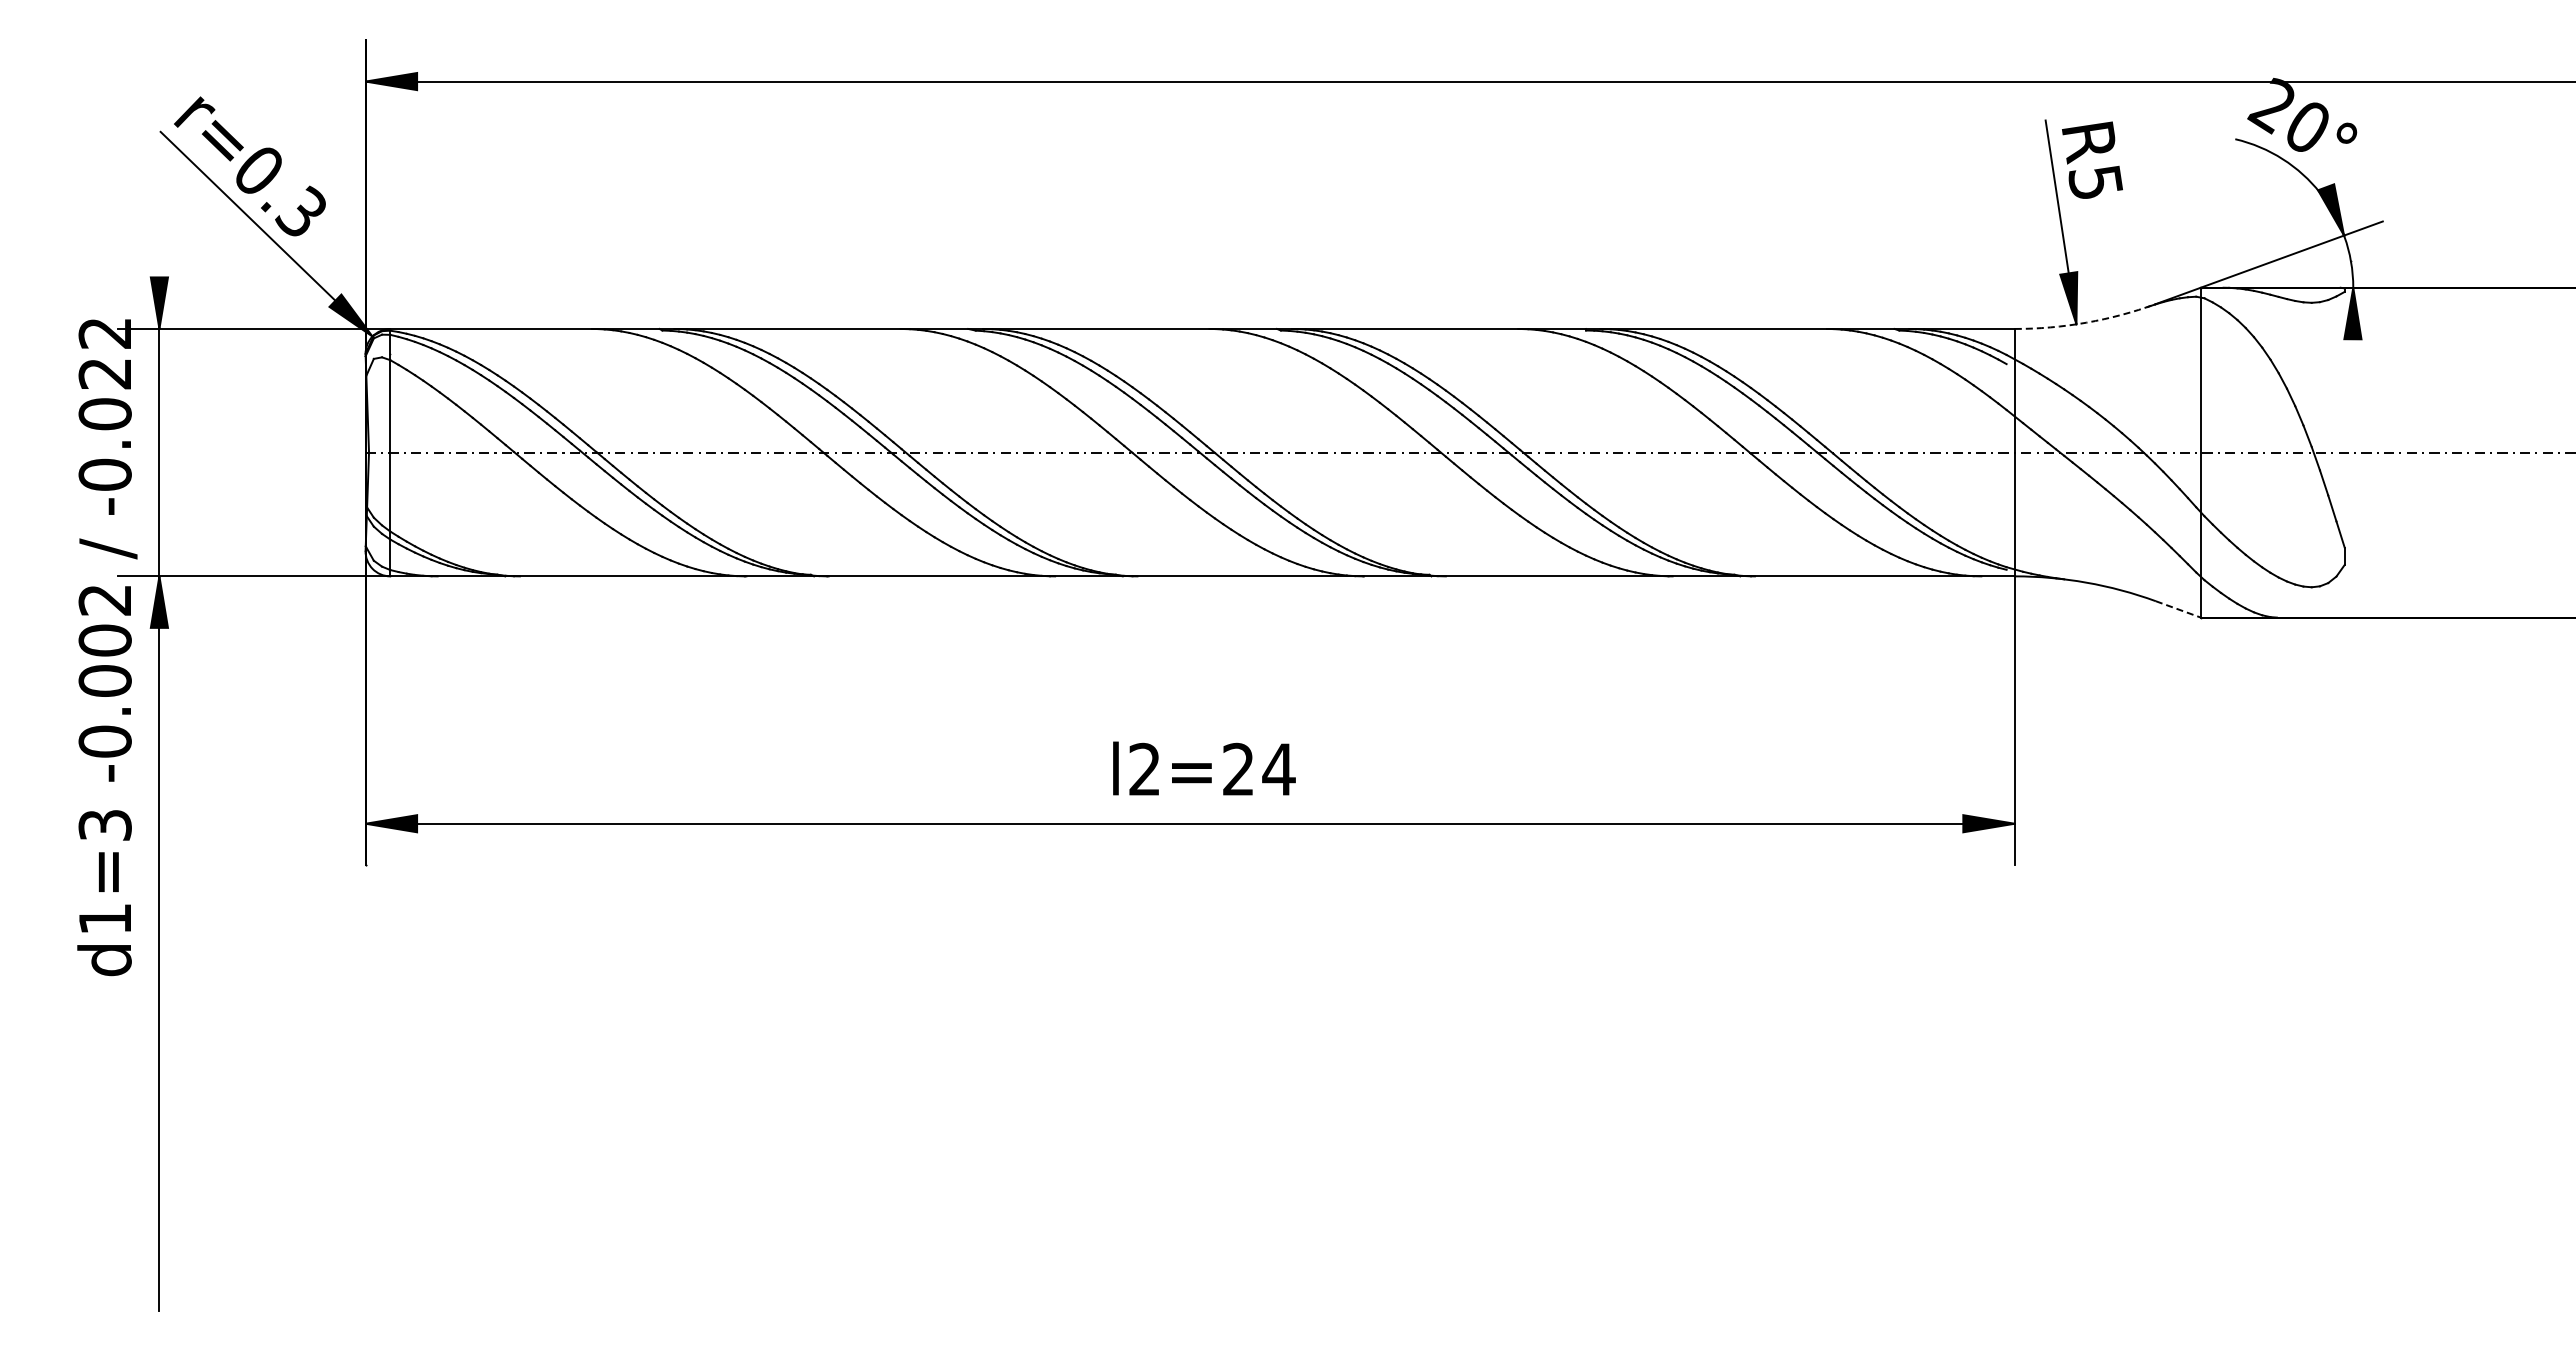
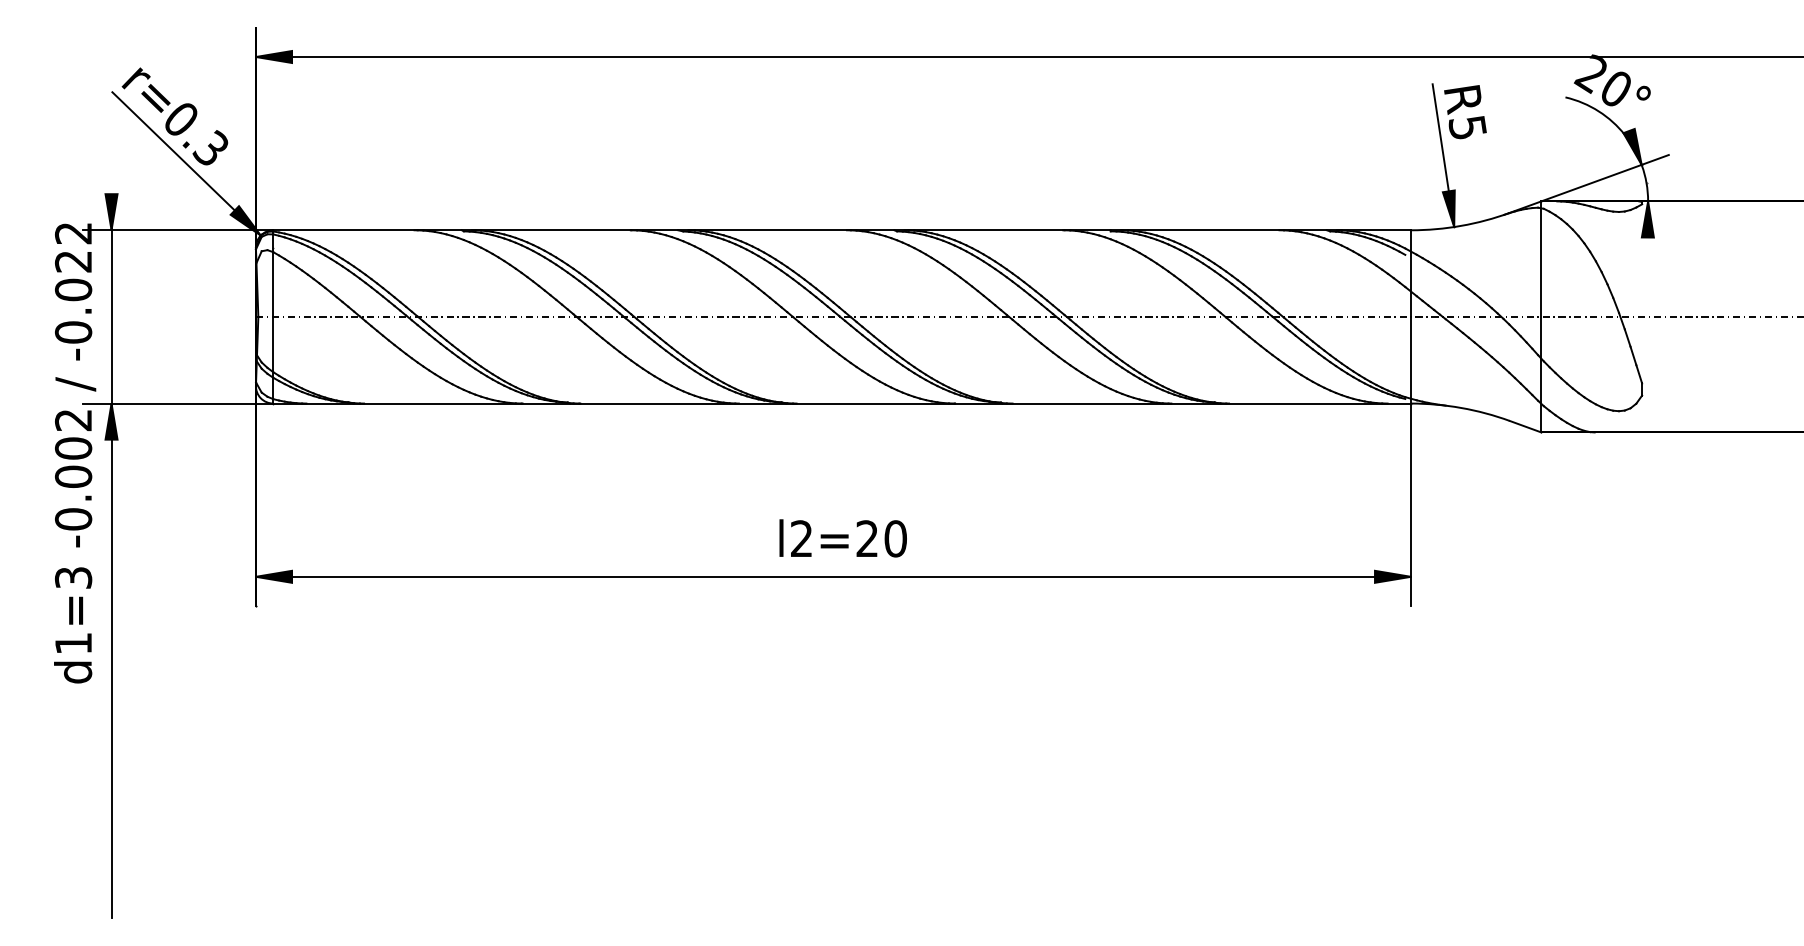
arc: (2086, 322) -> (1461, 225), dashed -> solid
line: (2178, 609) -> (1525, 426), dashed -> solid
text: (1278, 769) -> (895, 538), l2=24 -> l2=20

